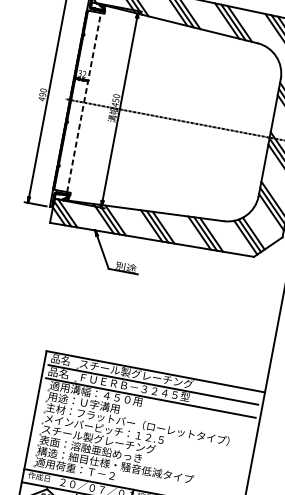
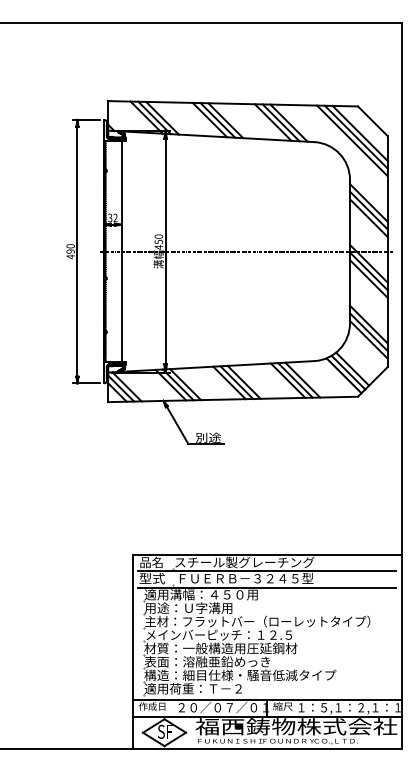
line: (84, 102) -> (121, 251), dashed -> solid
text: (58, 372) -> (151, 578), 品名 -> 型式
text: (103, 440) -> (220, 648), スチール製グレーチング -> 材質：一般構造用圧延鋼材

